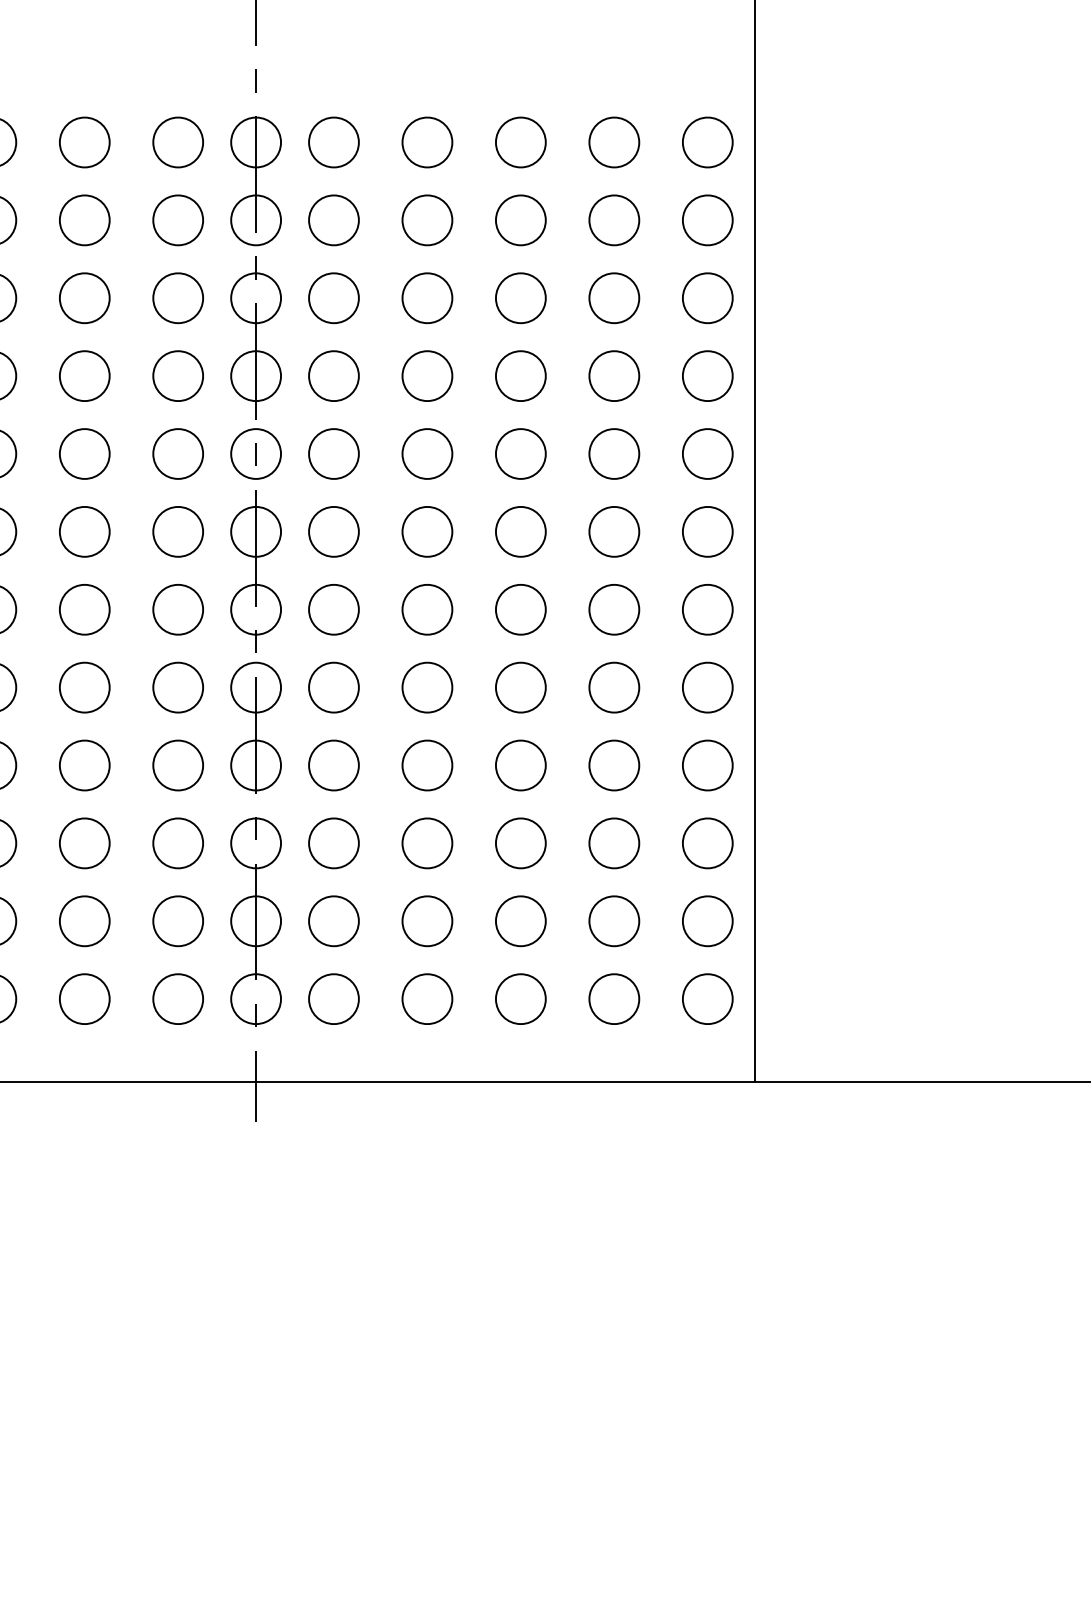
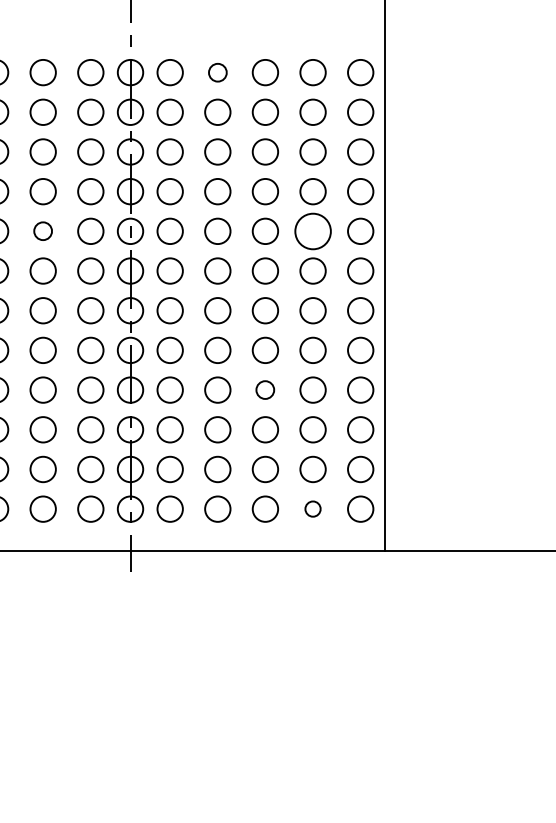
circle: (426, 142) -> (217, 72), size x0.7
circle: (83, 452) -> (42, 230), size x0.7
circle: (613, 452) -> (312, 230), size x1.4
circle: (519, 764) -> (264, 389), size x0.7
circle: (613, 997) -> (312, 508), size x0.6

